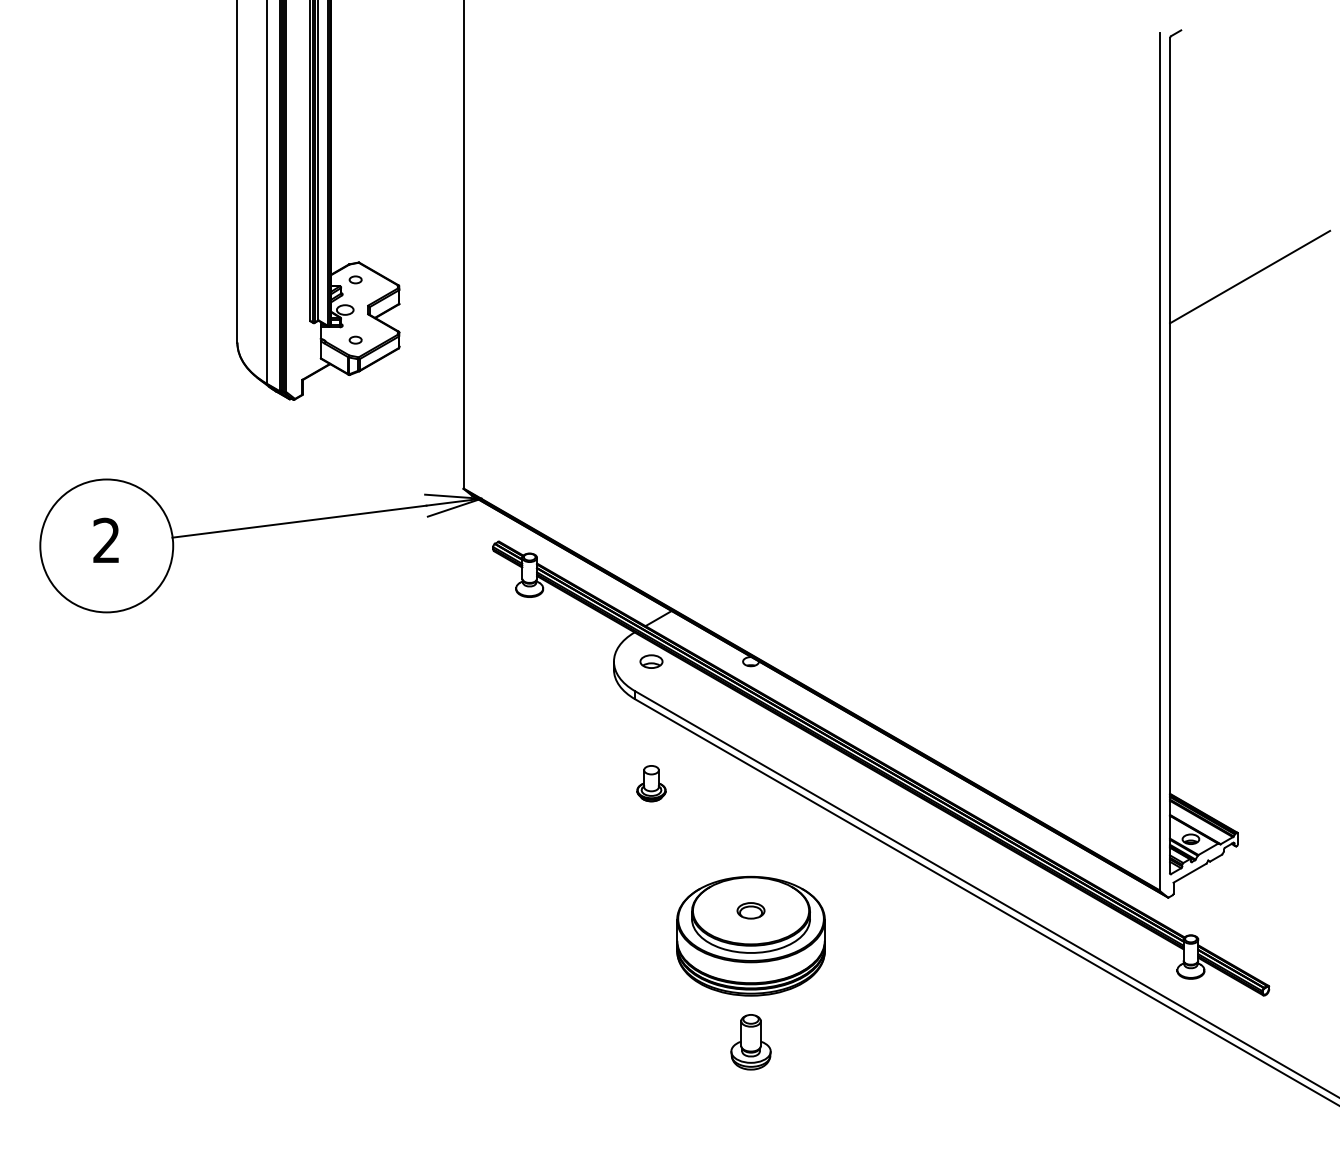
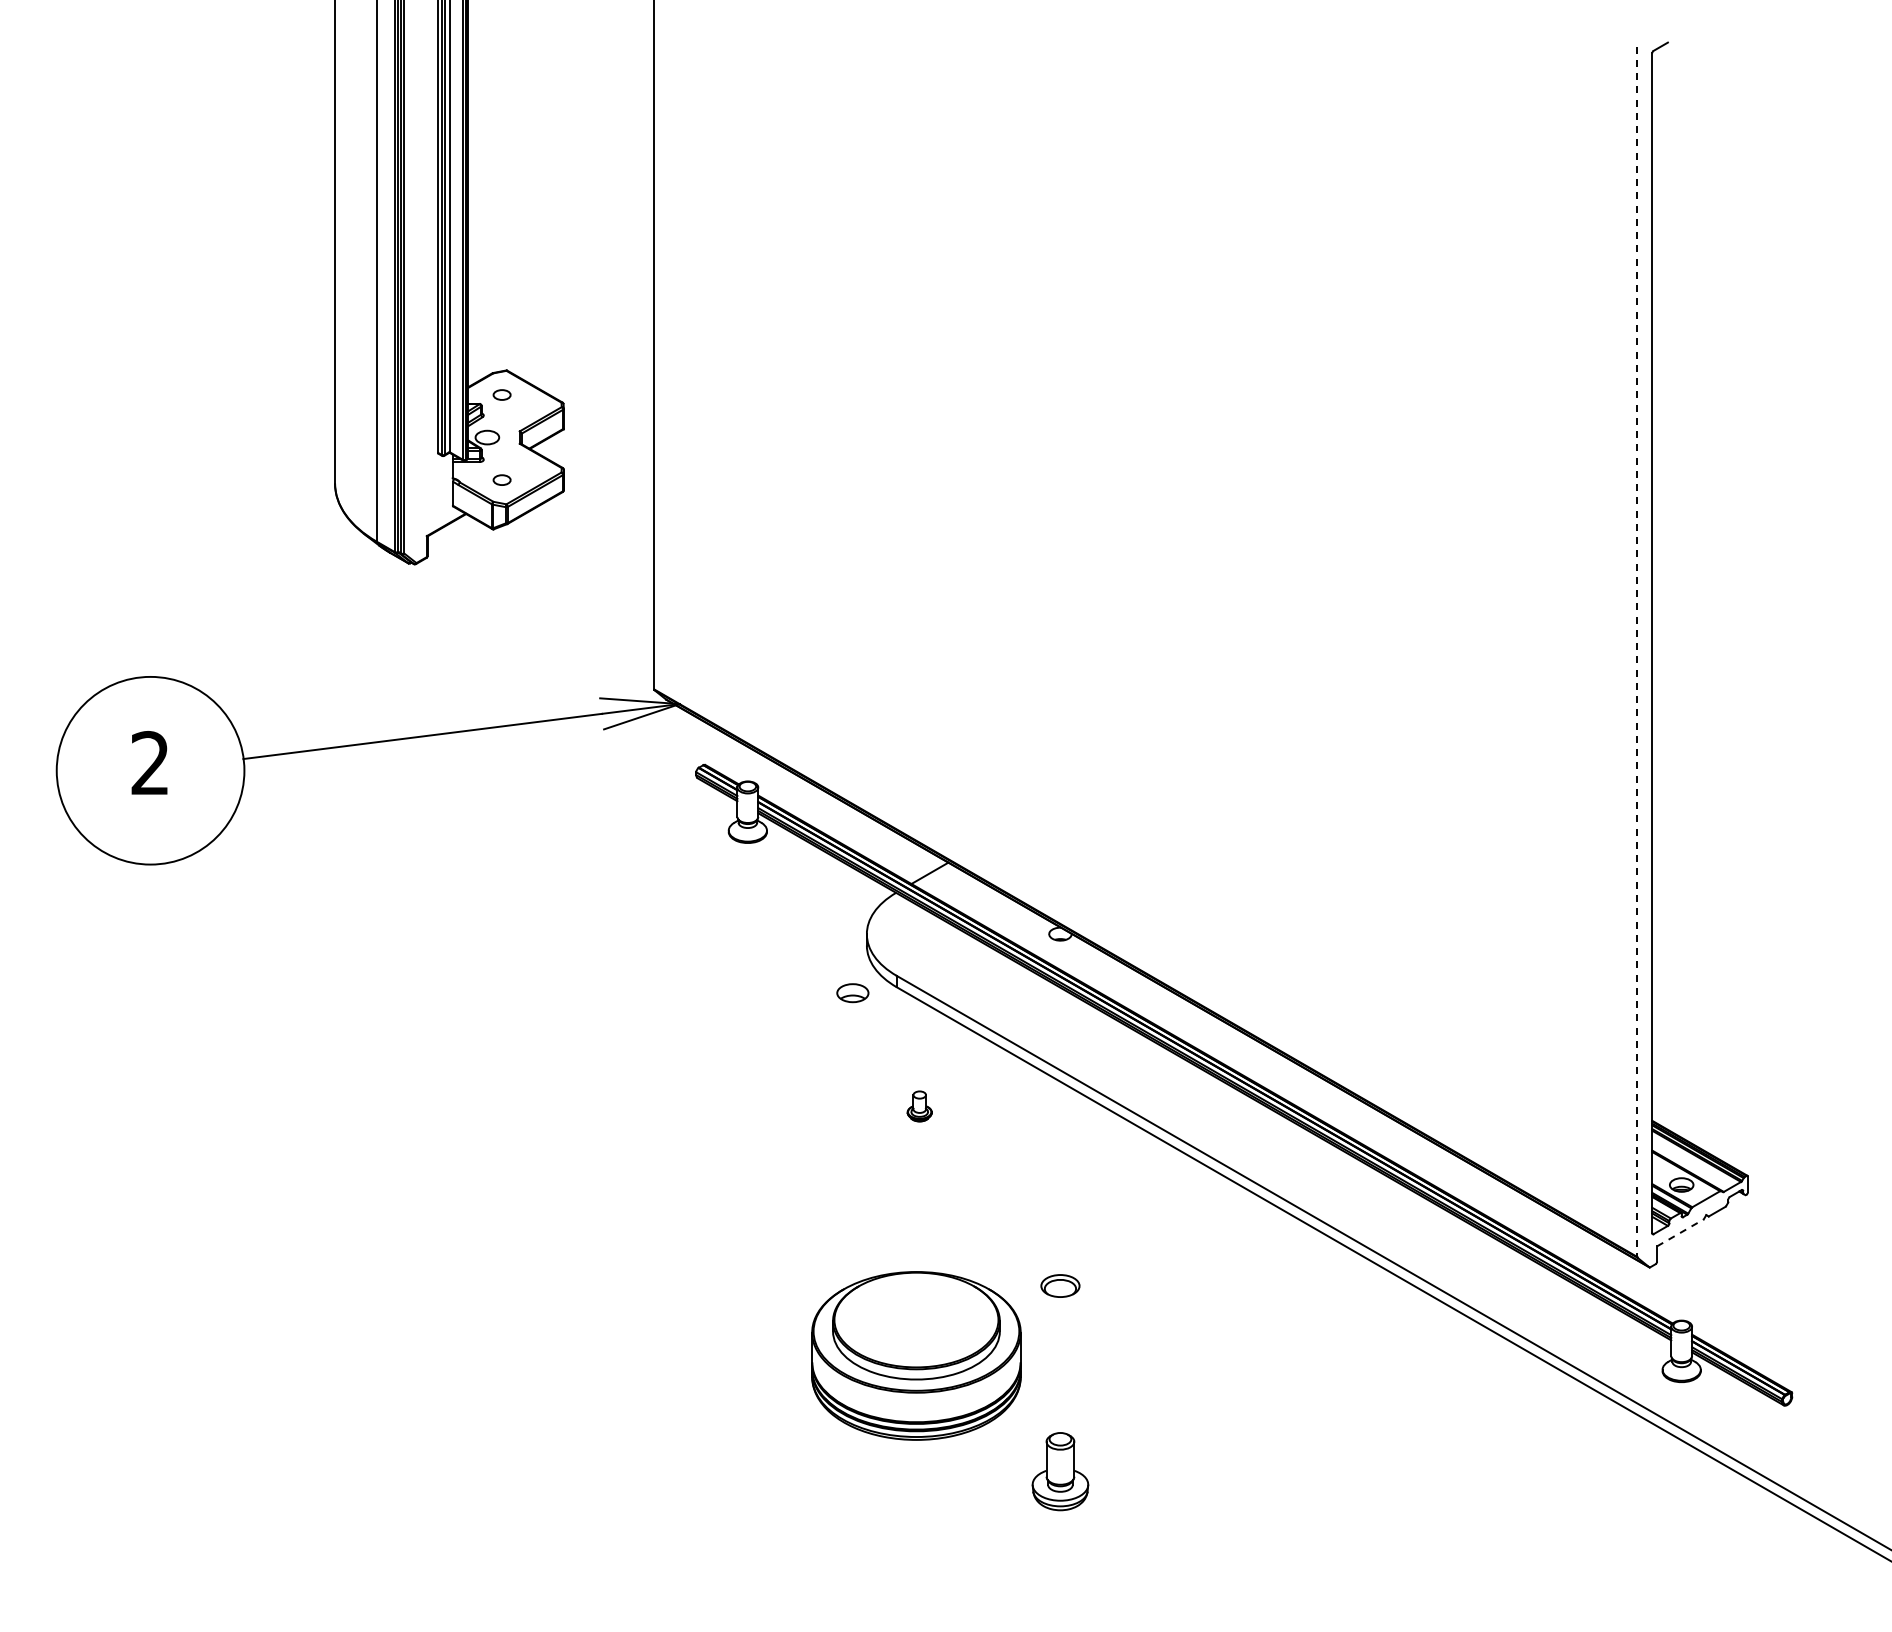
line: (1250, 276) -> (1765, 390), removed
line: (1159, 462) -> (1637, 652), solid -> dashed
part: (651, 661) -> (852, 993), moved
part: (651, 783) -> (919, 1106), size x0.6
line: (1190, 872) -> (1680, 1232), solid -> dashed
part: (751, 935) -> (916, 1355), moved

